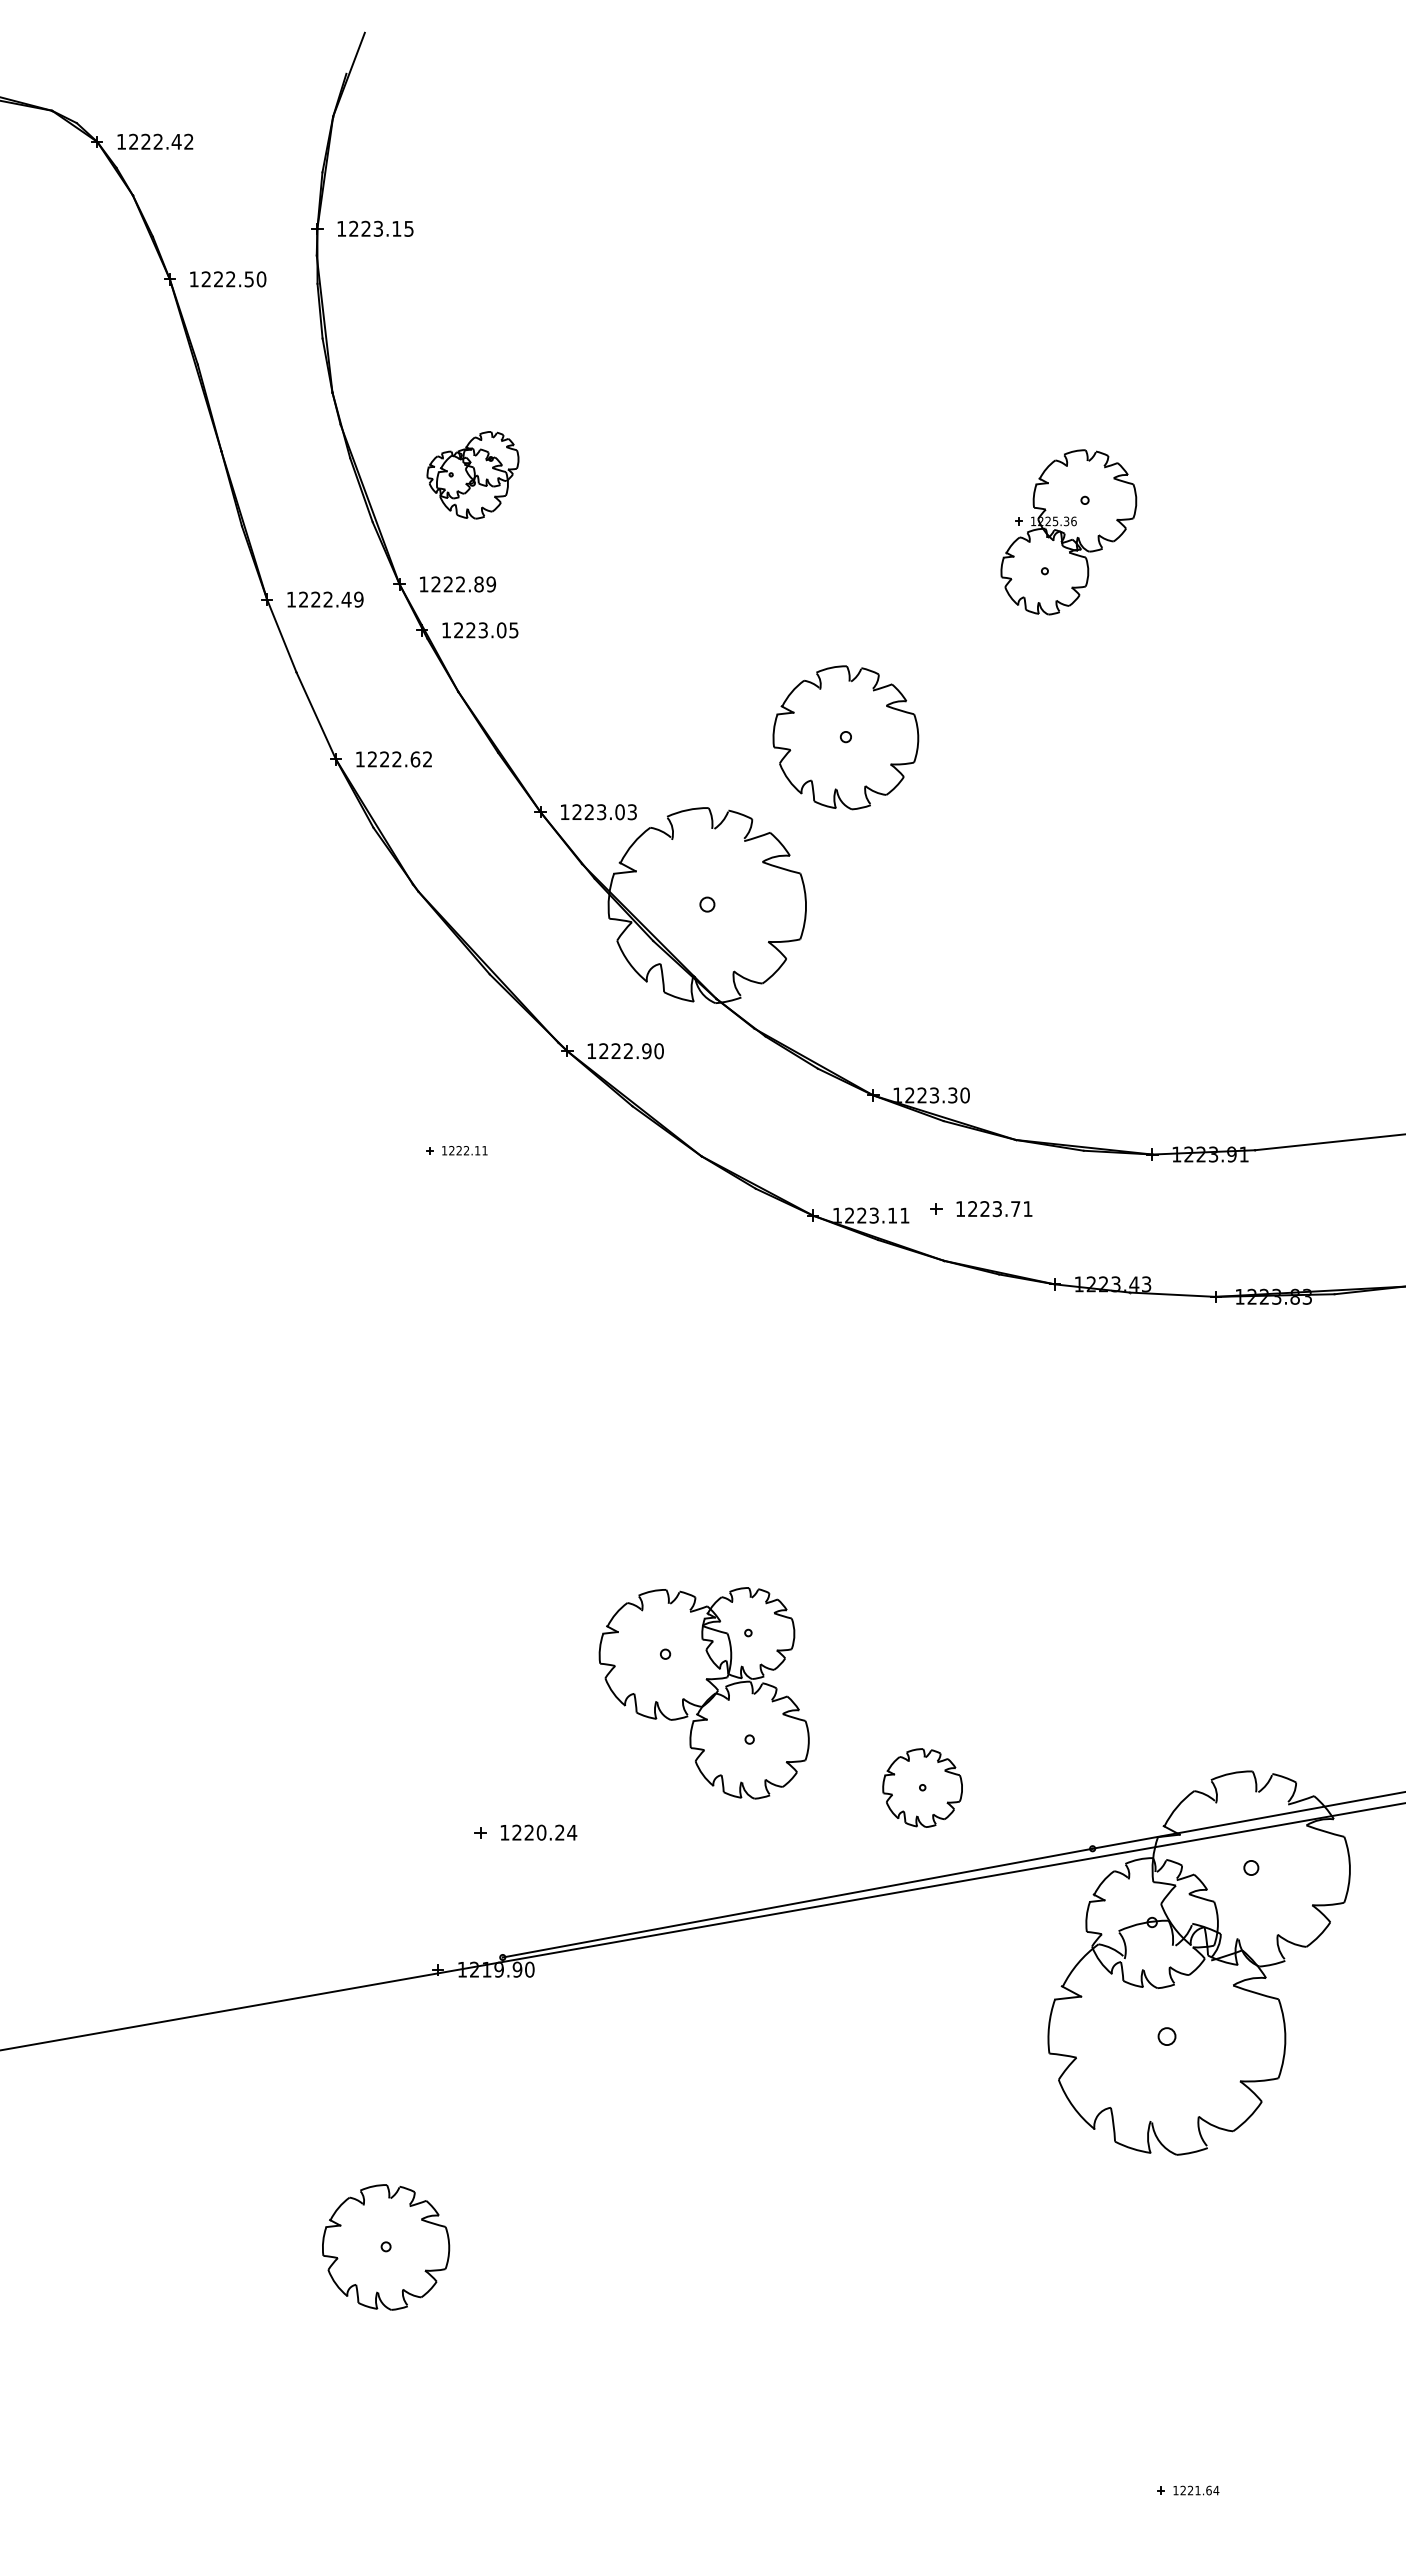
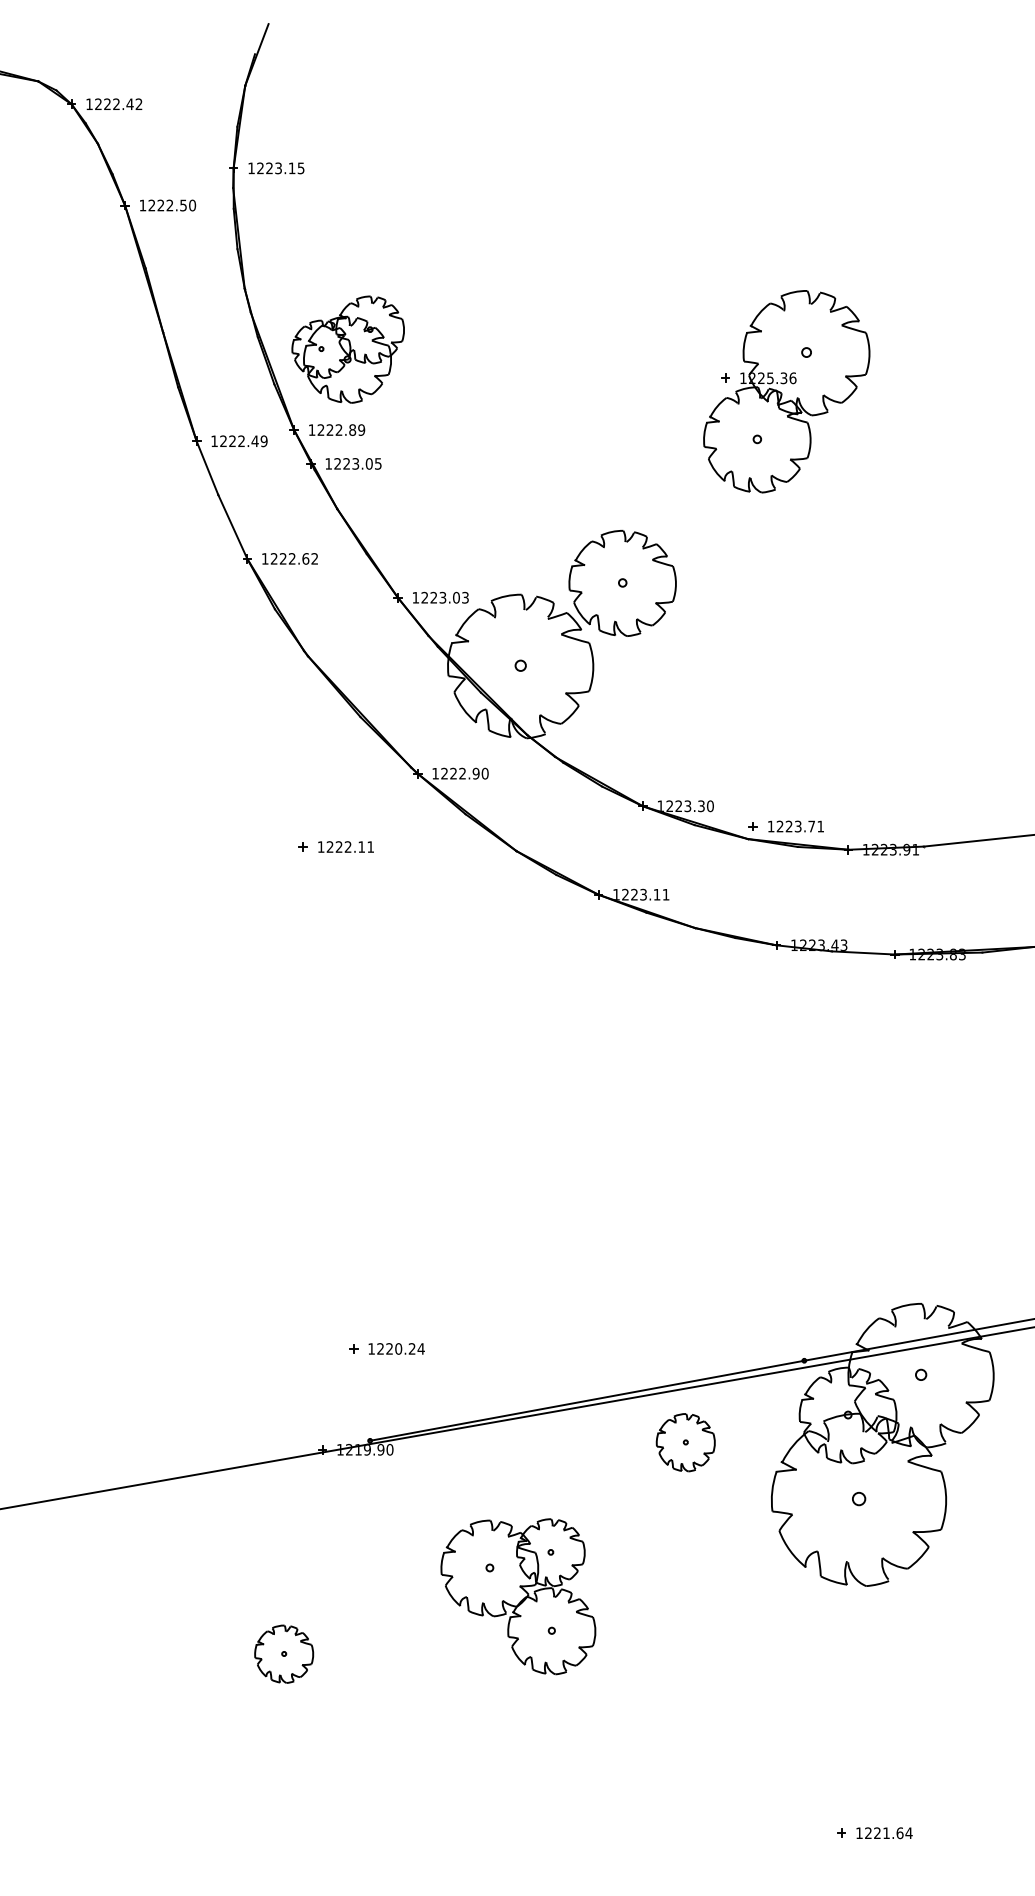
part: (472, 475) -> (347, 349), size x1.67
part: (1068, 532) -> (786, 391), size x1.67
part: (845, 737) -> (622, 583), moved
part: (456, 1150) -> (336, 846), size x1.67
part: (981, 1209) -> (786, 826), moved
part: (703, 1693) -> (517, 1596), moved
part: (922, 1787) -> (685, 1442), moved
part: (385, 2247) -> (283, 1654), size x0.62
part: (1188, 2490) -> (874, 1833), size x1.67

